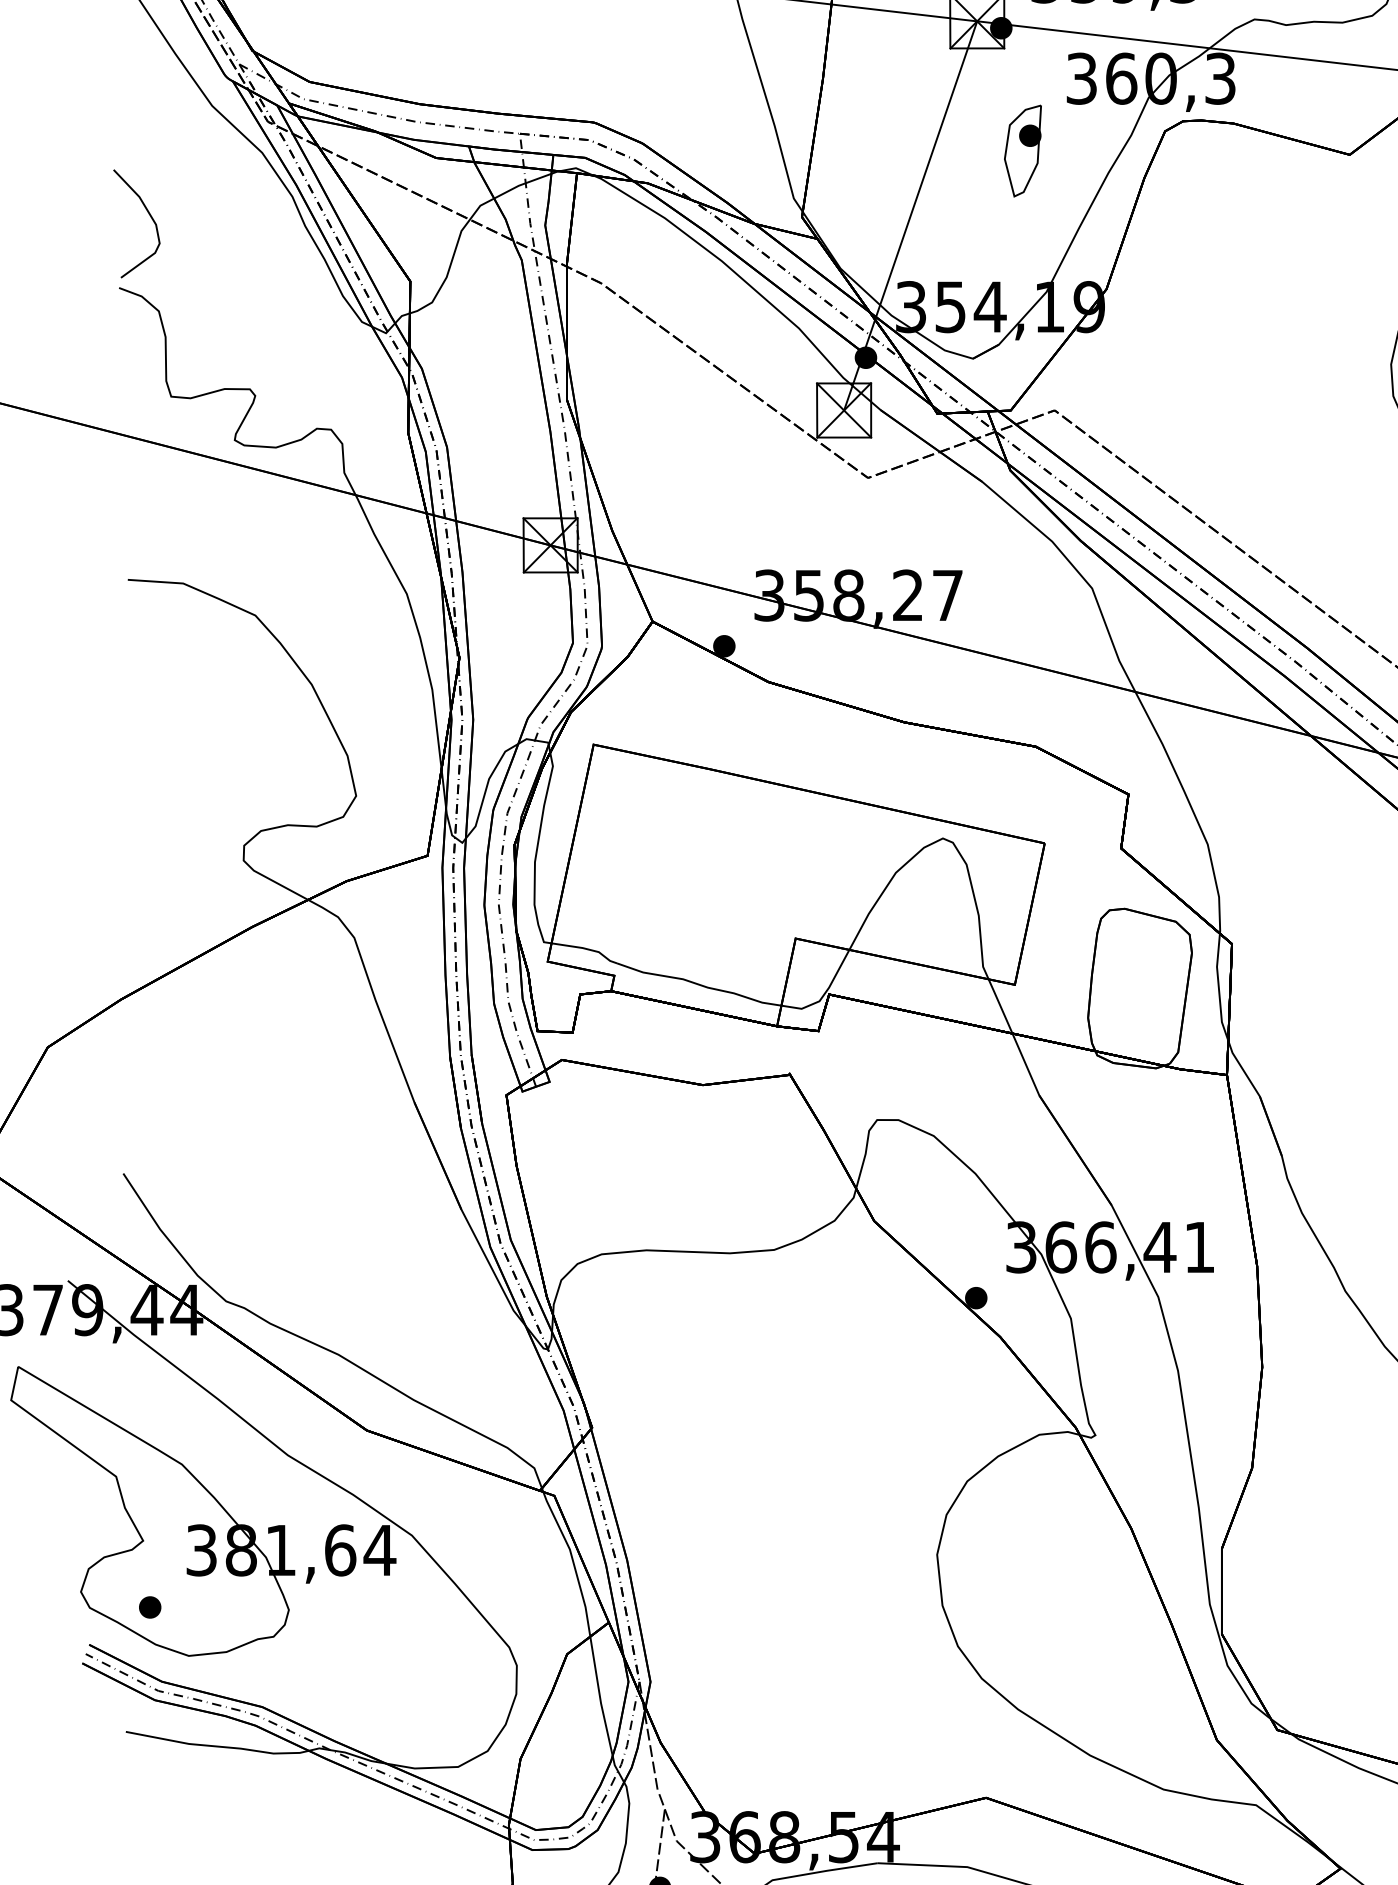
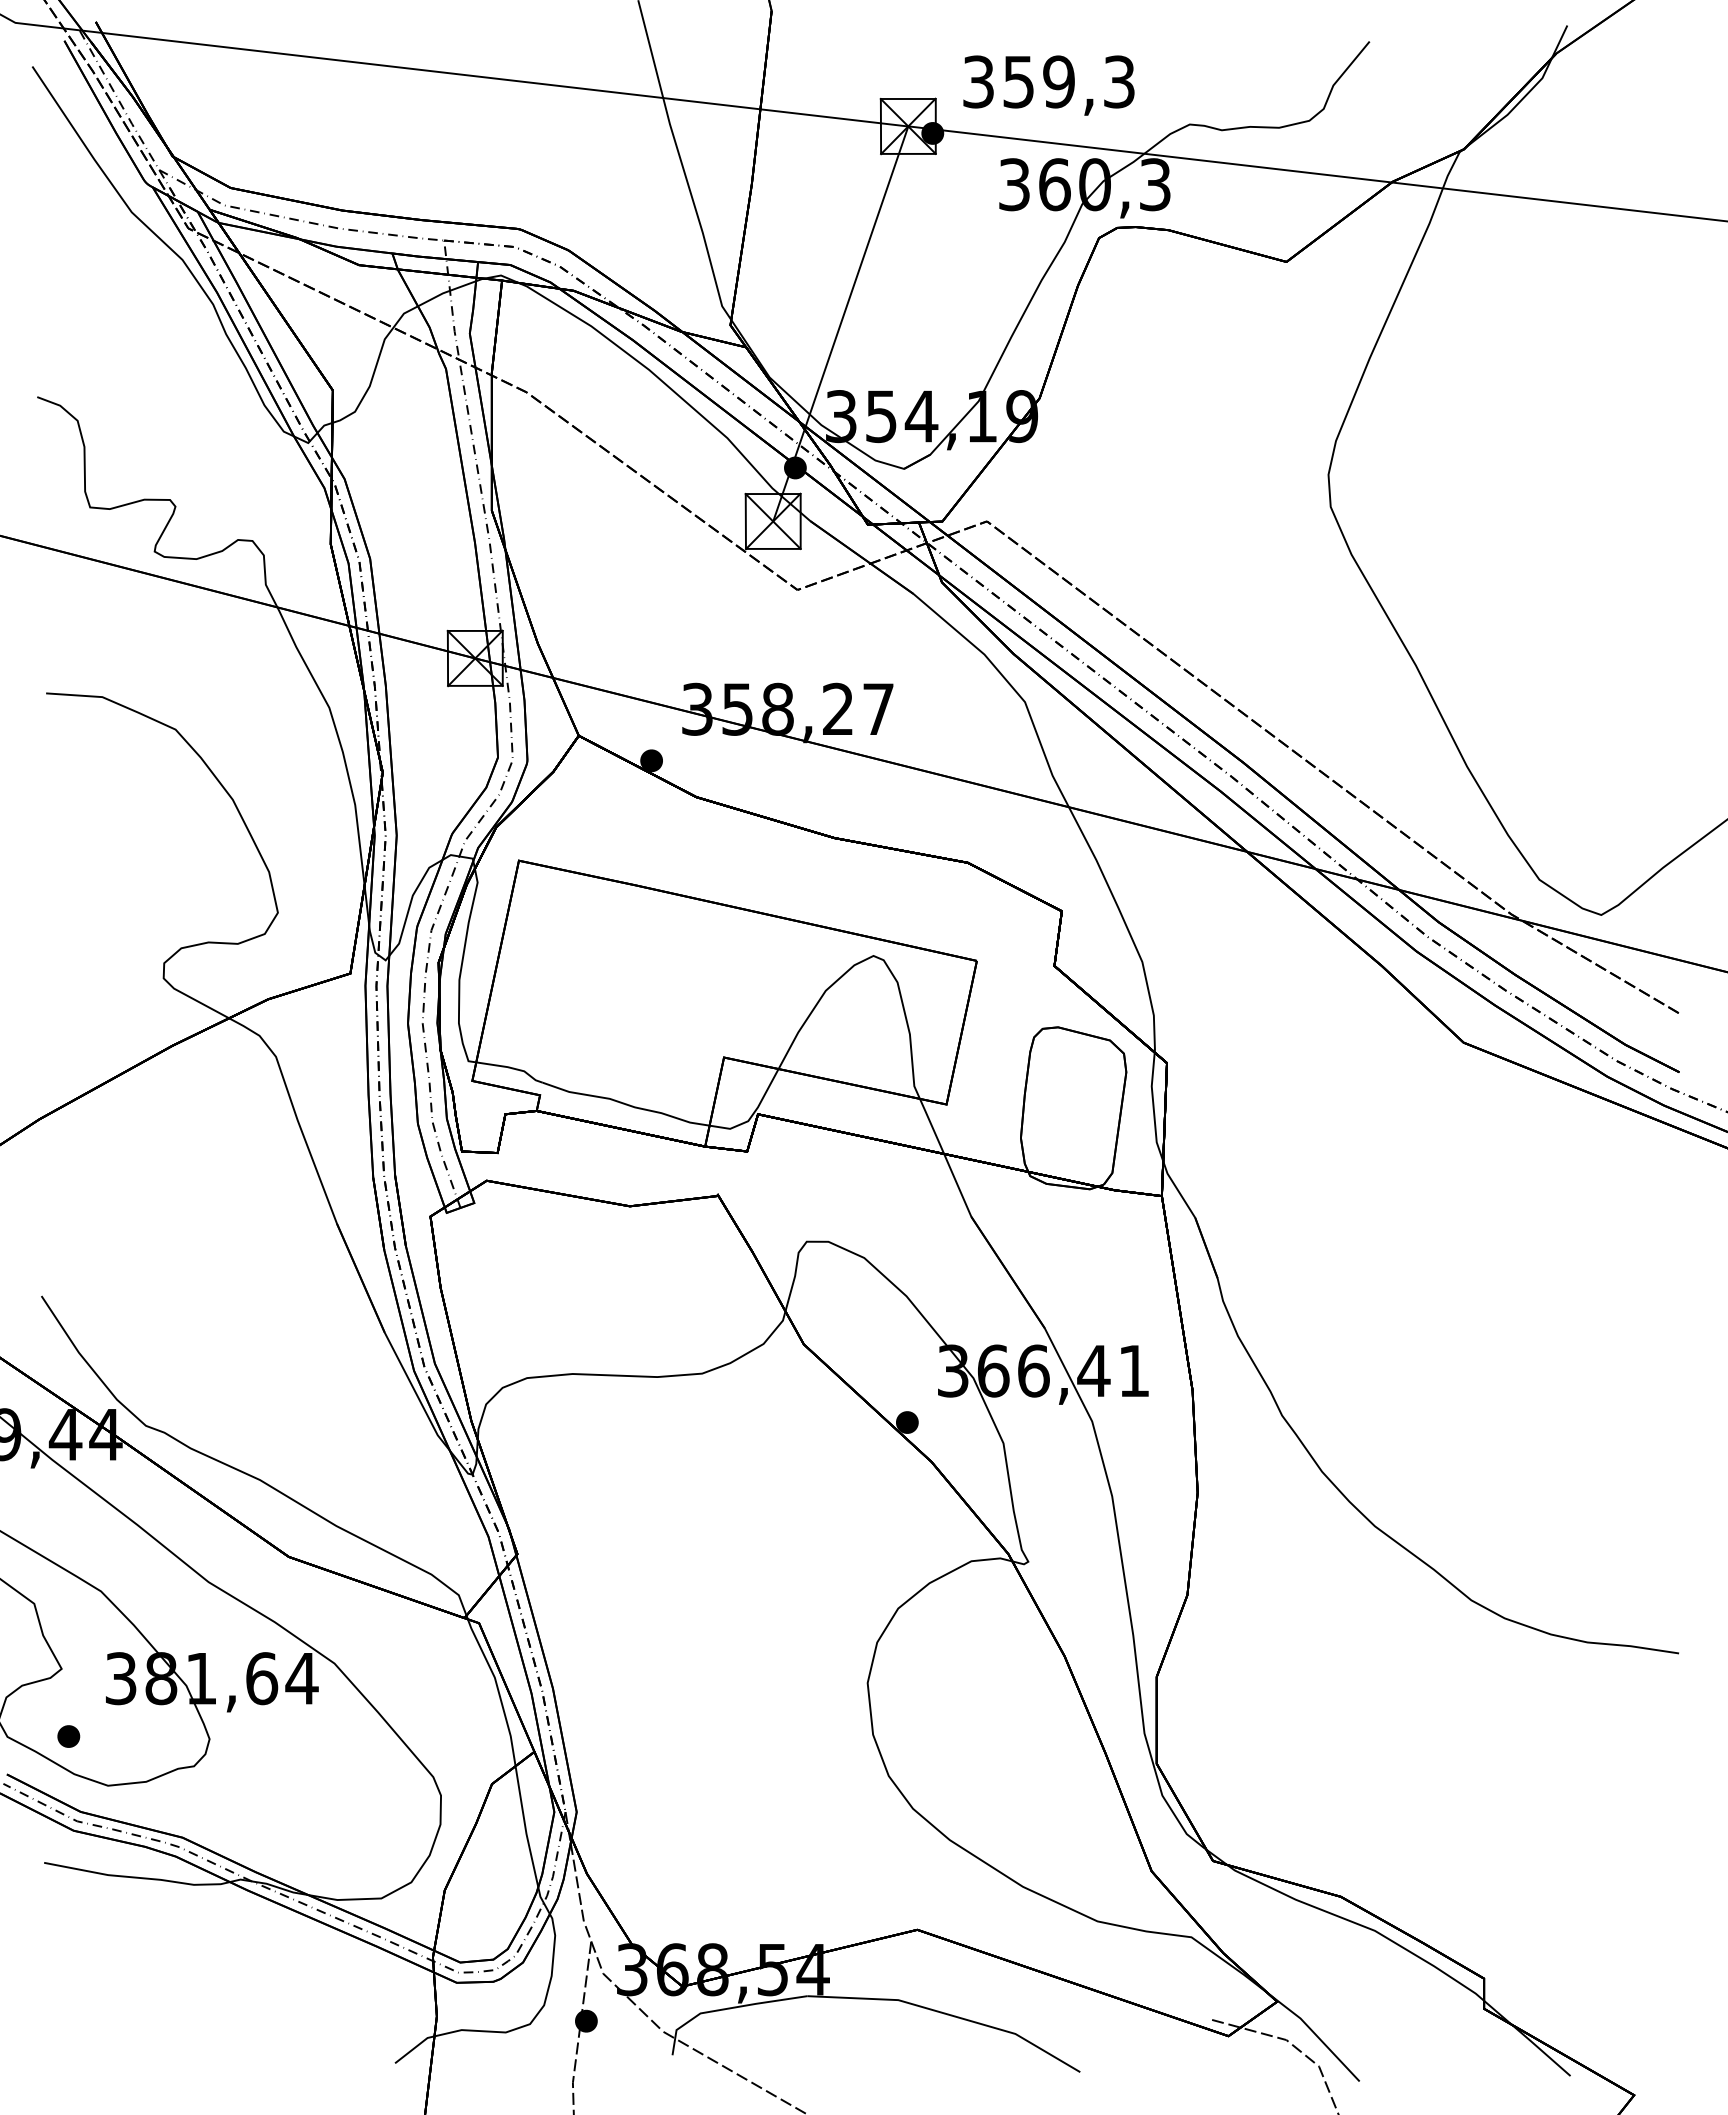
part: (1022, 151) -> (954, 258), removed
curve: (149, 216) -> (68, 324), removed

